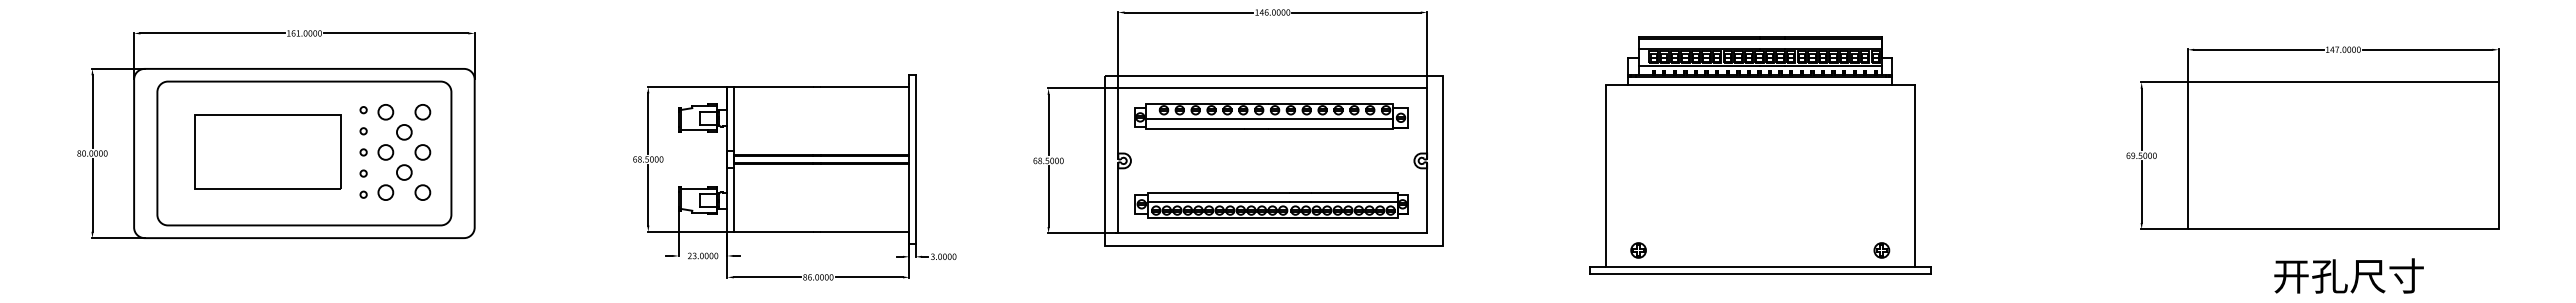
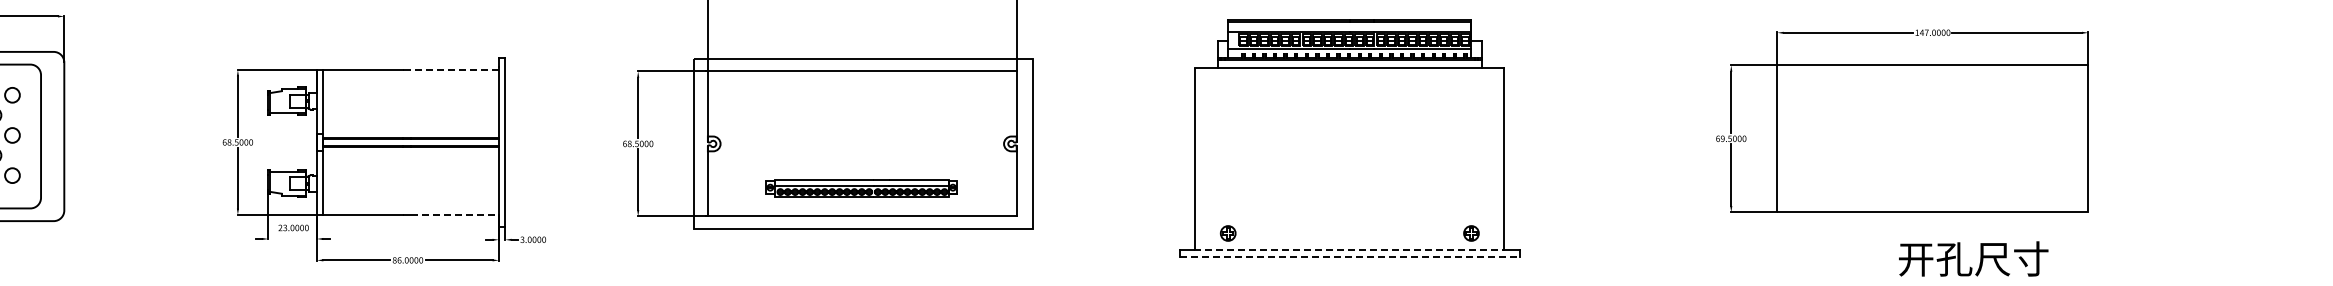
line: (864, 87) -> (454, 70), solid -> dashed
part: (1271, 116) -> (861, 99), removed
part: (1271, 205) -> (861, 188), size x0.7
line: (865, 231) -> (455, 214), solid -> dashed
text: (703, 255) -> (294, 227), moved
line: (1760, 267) -> (1350, 250), solid -> dashed
line: (1760, 273) -> (1350, 256), solid -> dashed
text: (2348, 275) -> (1973, 258), moved

